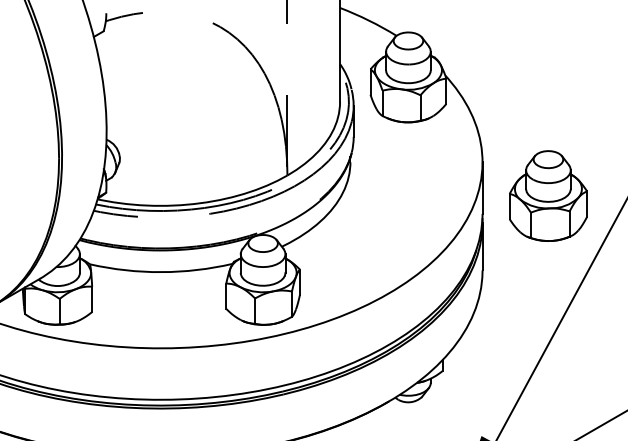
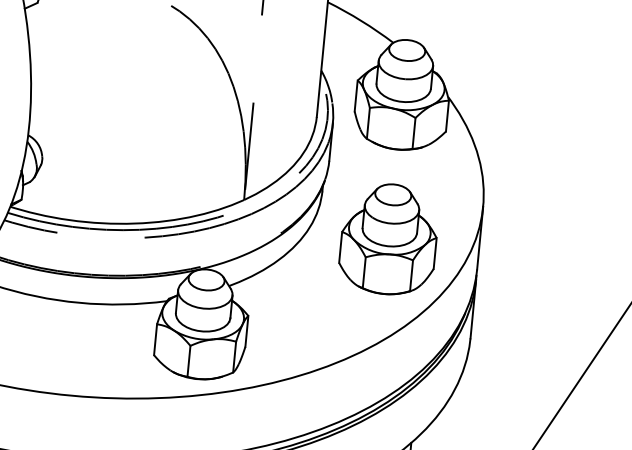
part: (548, 195) -> (389, 238), moved

